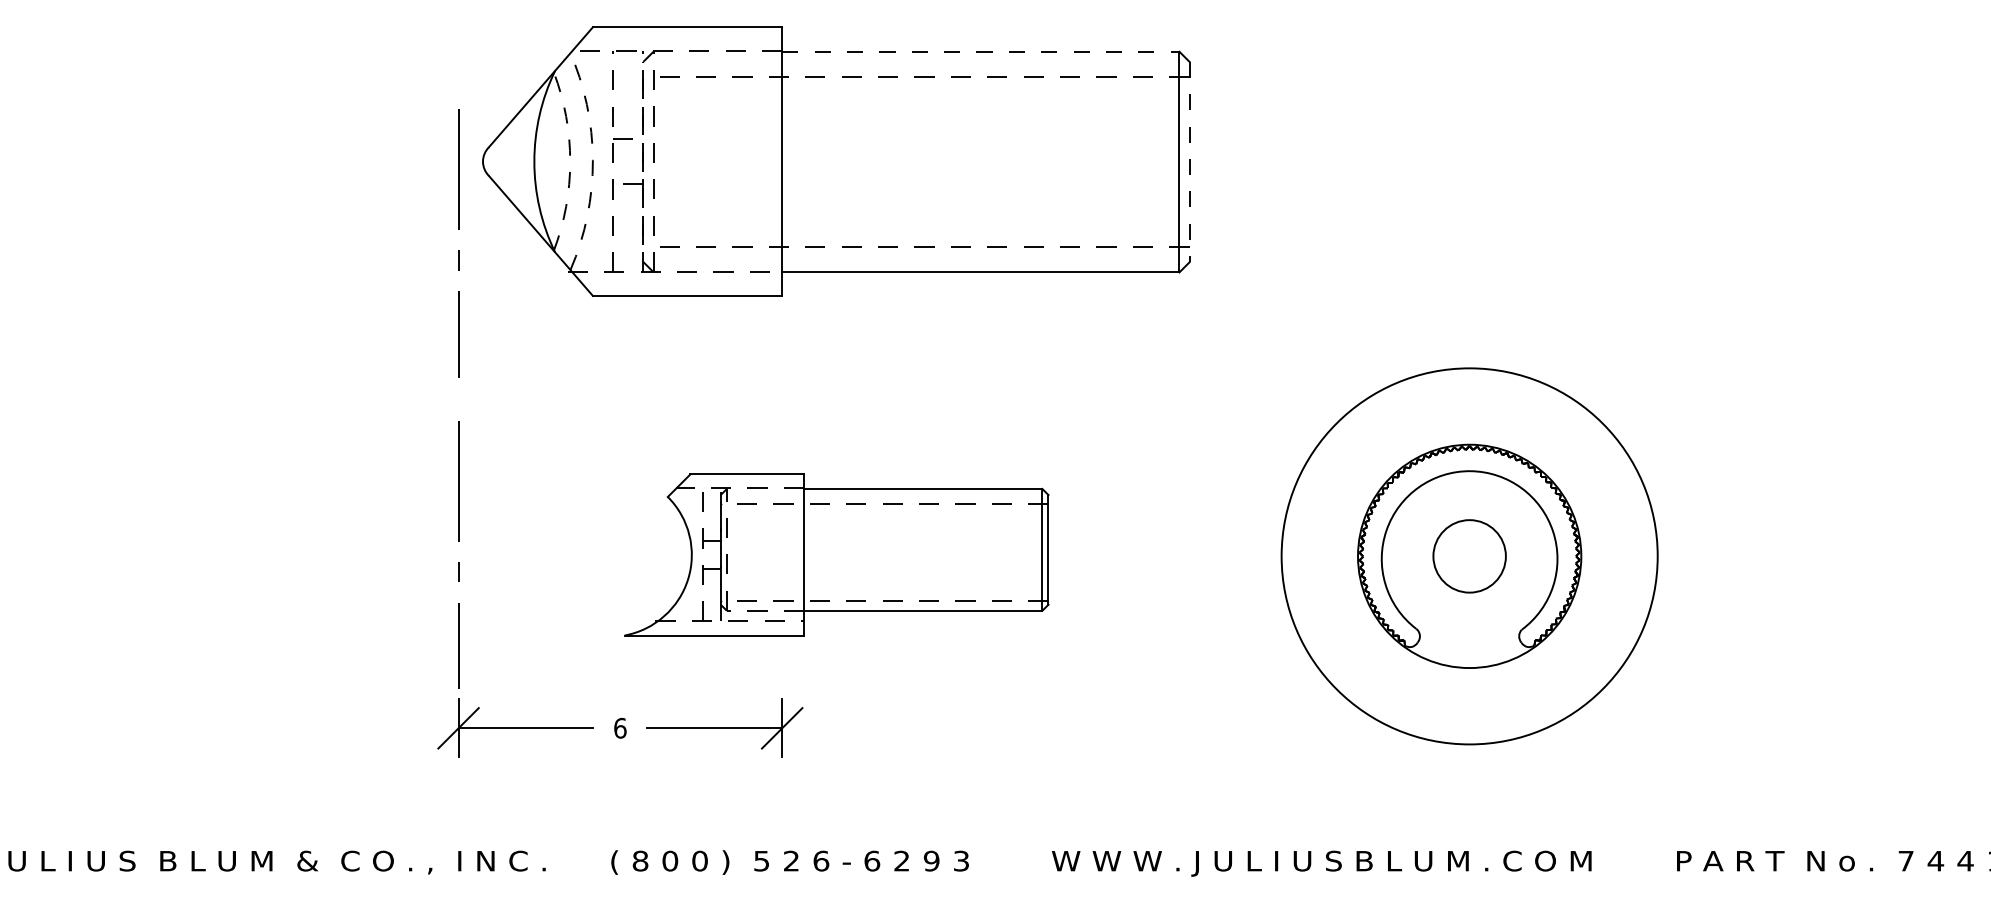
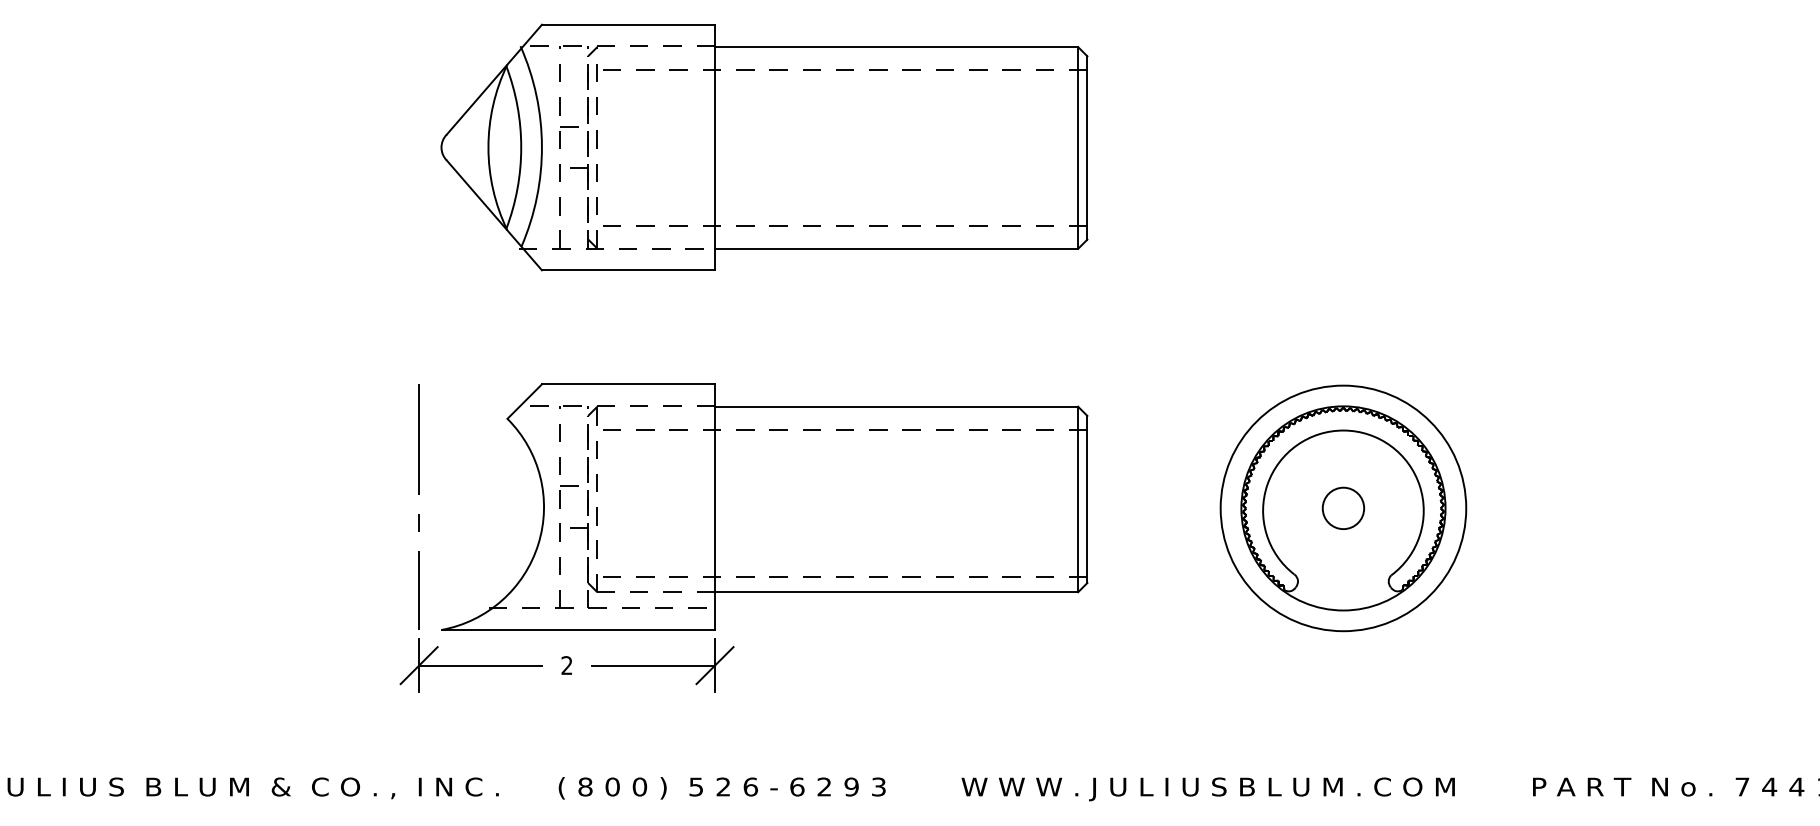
line: (980, 52) -> (896, 47), dashed -> solid
arc: (592, 160) -> (541, 146), dashed -> solid
arc: (570, 161) -> (521, 147), dashed -> solid
line: (1189, 161) -> (1087, 147), dashed -> solid
line: (457, 251) -> (418, 229), removed
part: (836, 554) -> (764, 506), size x1.67
circle: (1469, 556) -> (1343, 508), size x0.62
circle: (1469, 556) -> (1343, 508), size x0.71
text: (619, 728) -> (566, 665), 6 -> 2

